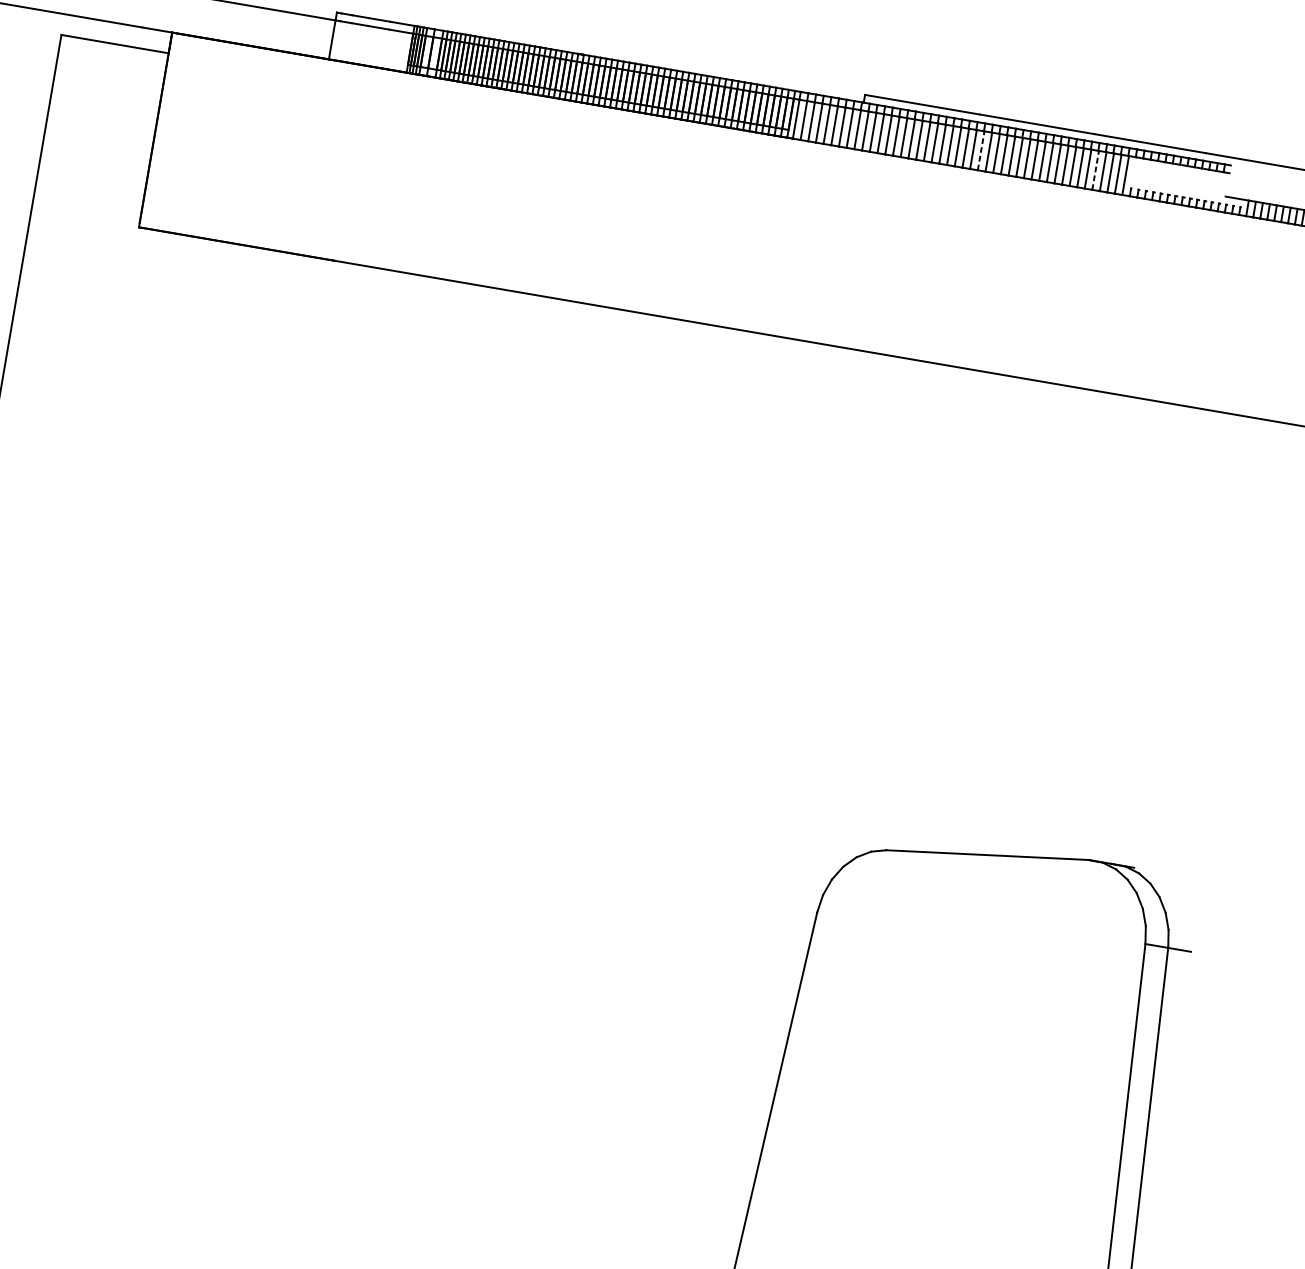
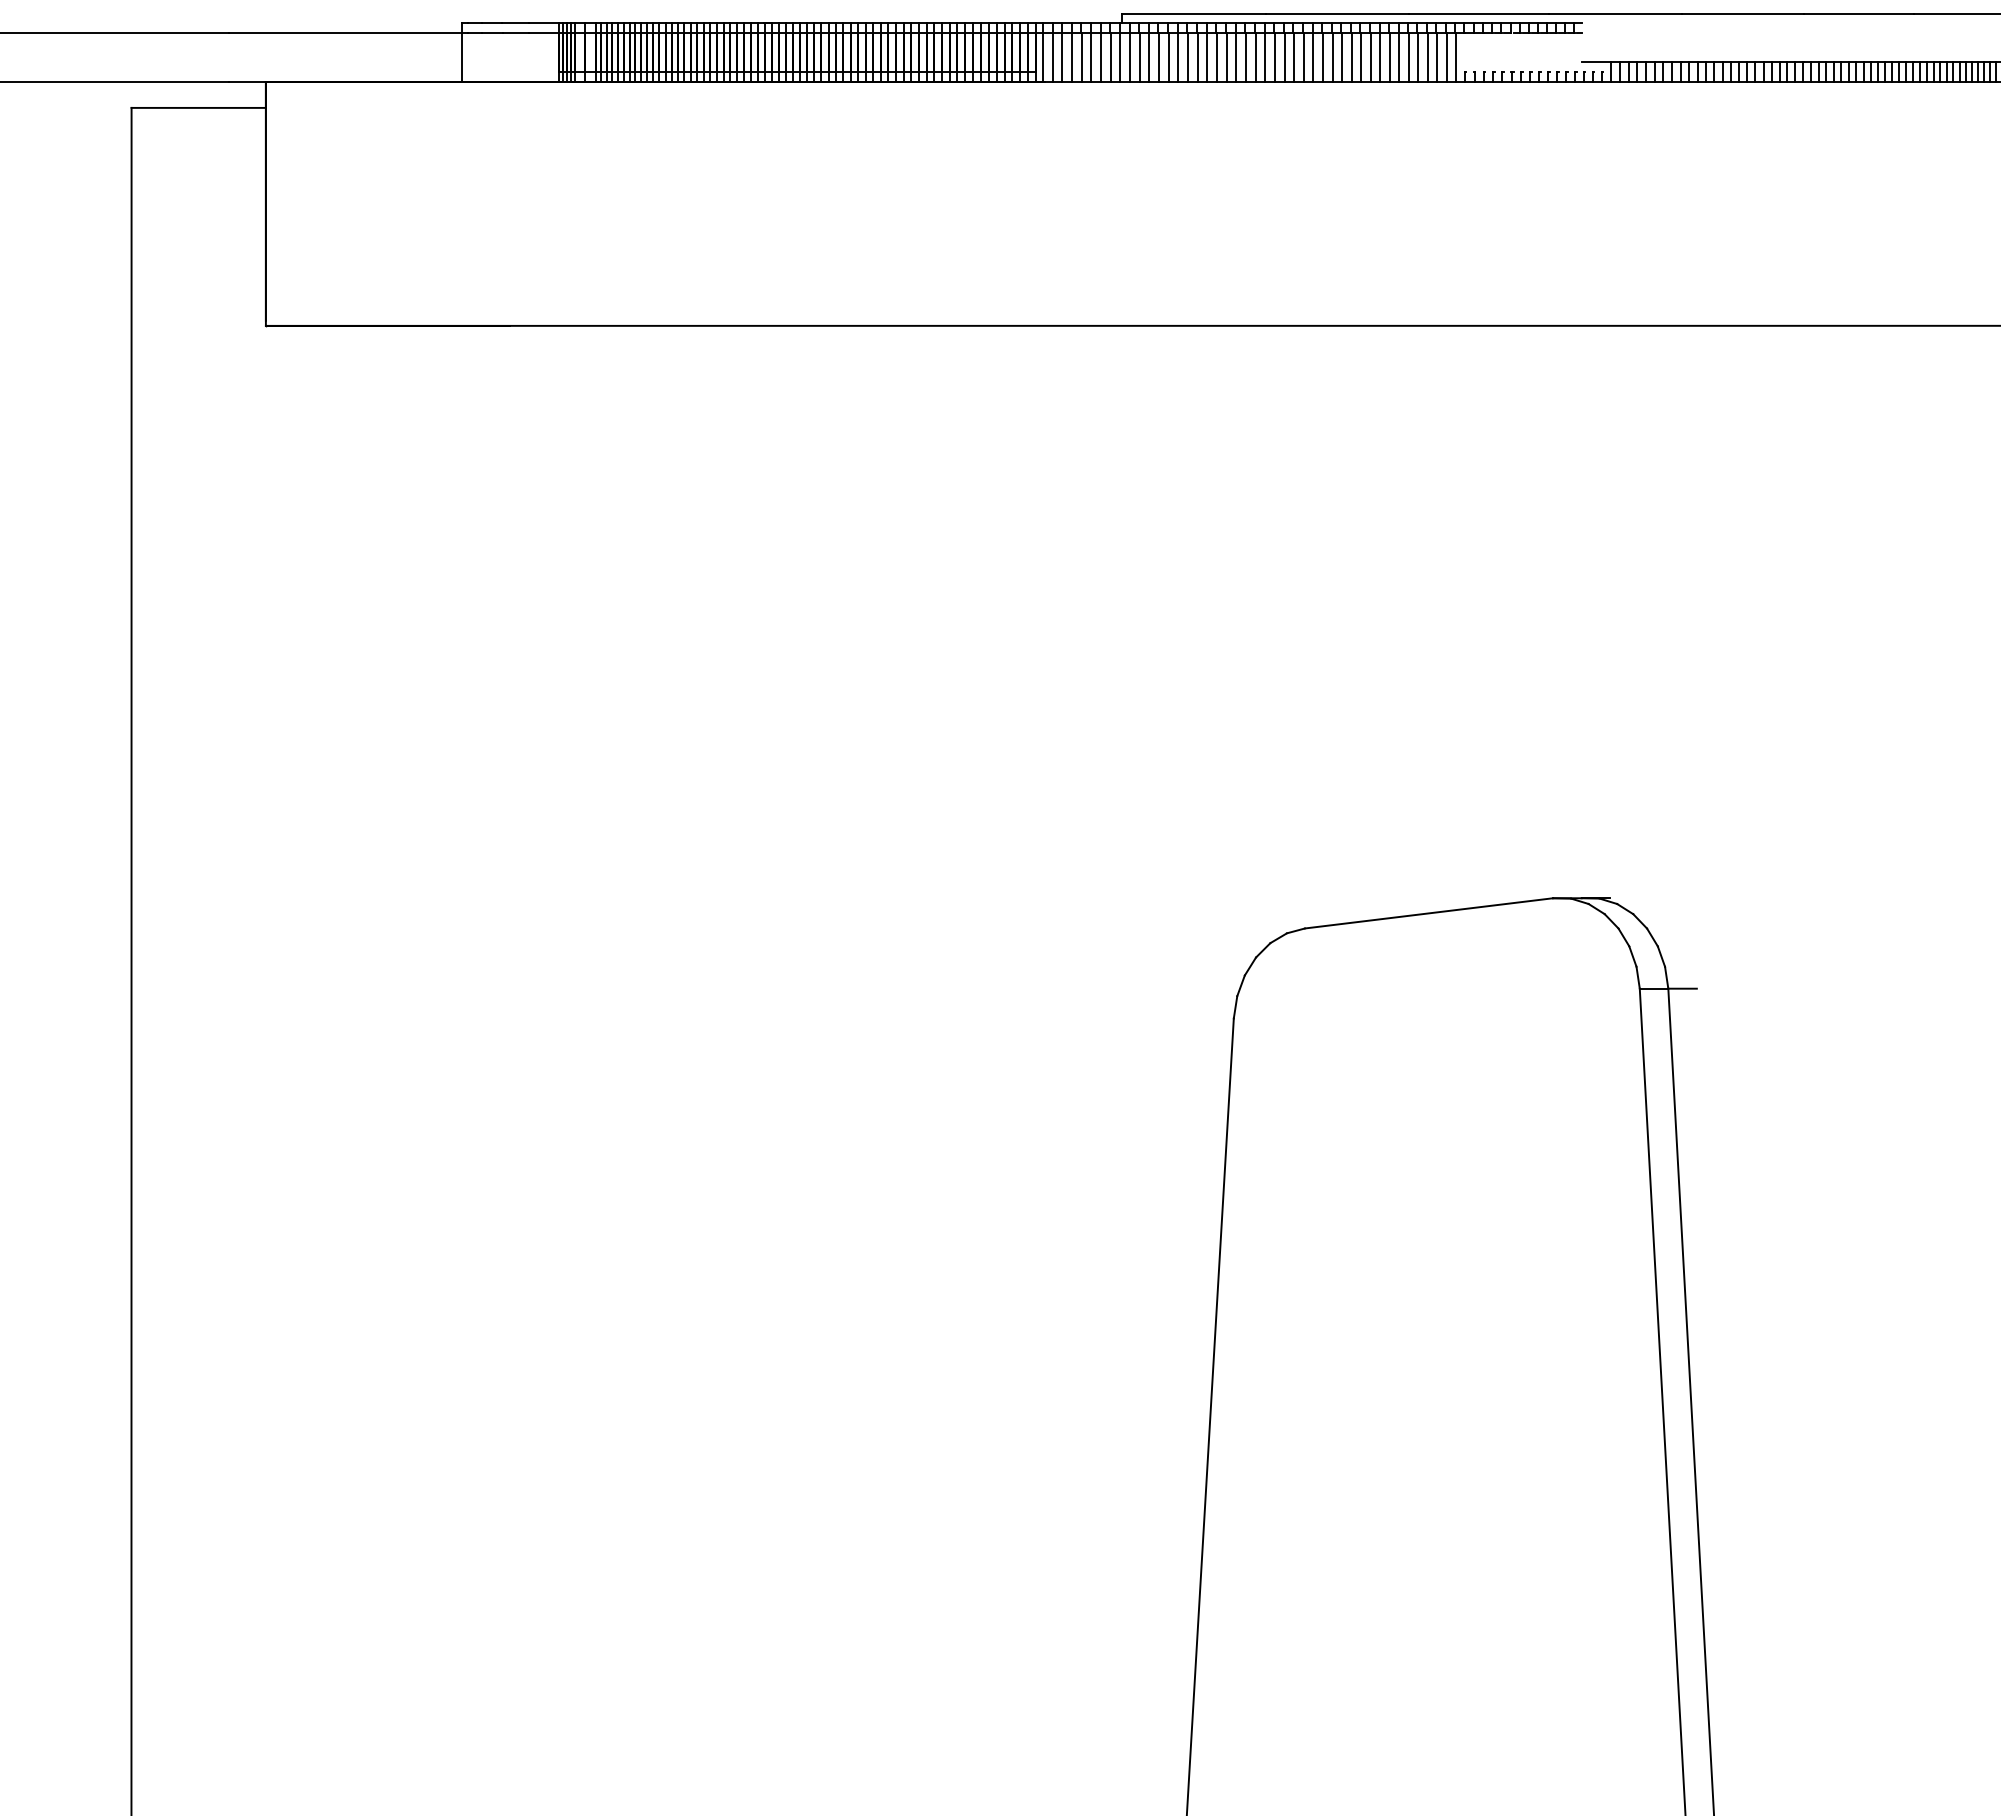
line: (980, 150) -> (1274, 57), dashed -> solid
line: (1095, 170) -> (1418, 57), dashed -> solid

